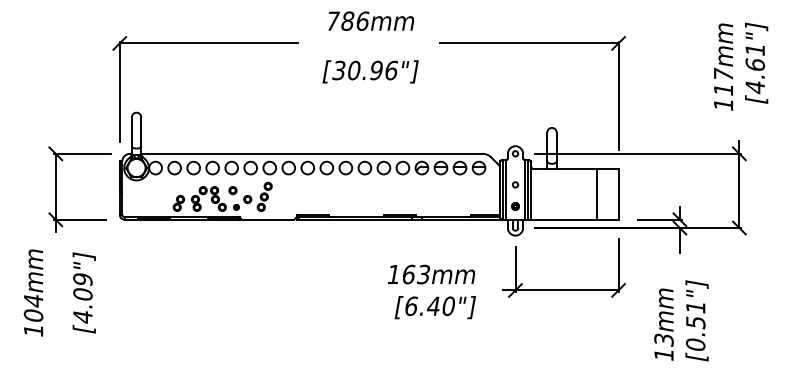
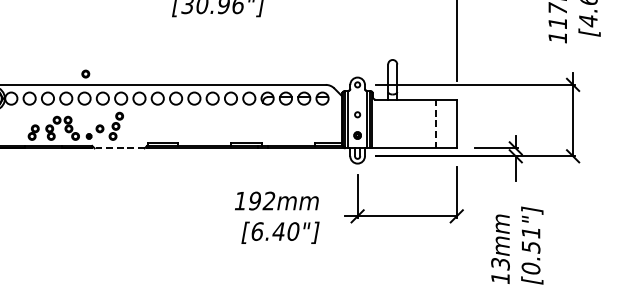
part: (232, 190) -> (85, 73), moved
line: (596, 193) -> (435, 123), solid -> dashed
line: (267, 219) -> (118, 148), solid -> dashed
text: (415, 274) -> (261, 201), 163mm -> 192mm

